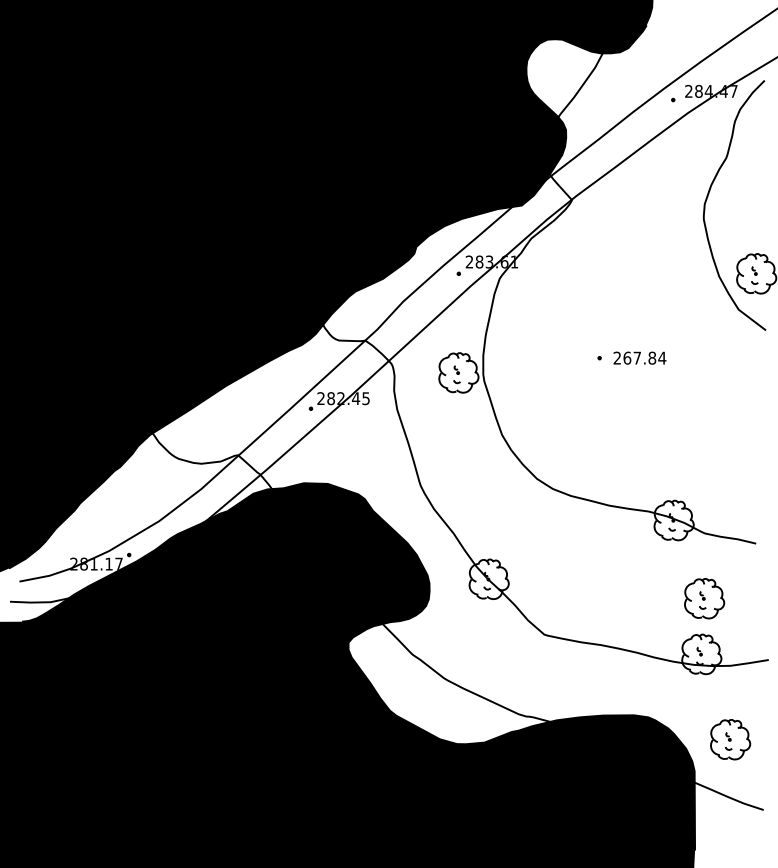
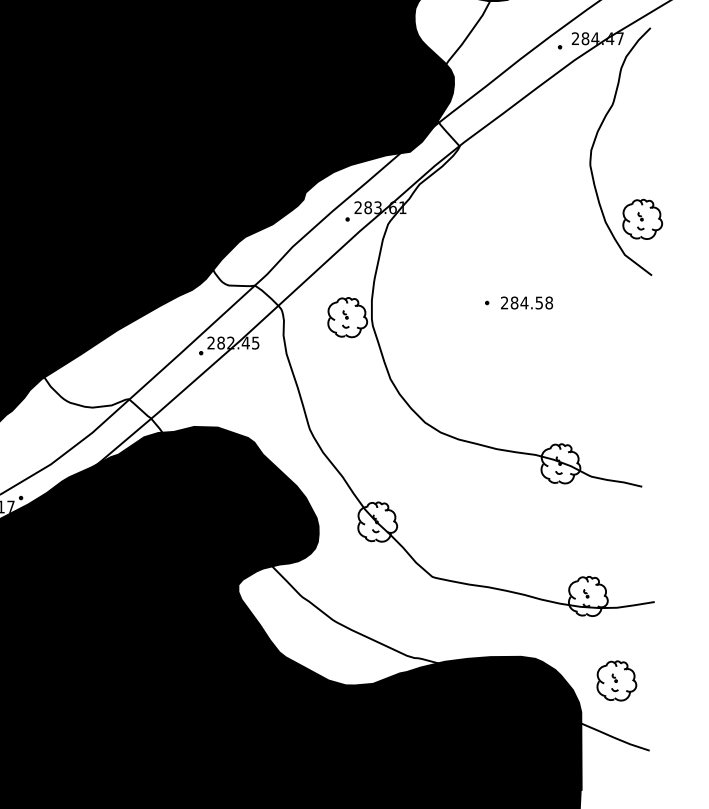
text: (644, 357) -> (531, 302), 267.84 -> 284.58
part: (704, 598) -> (591, 541), removed

